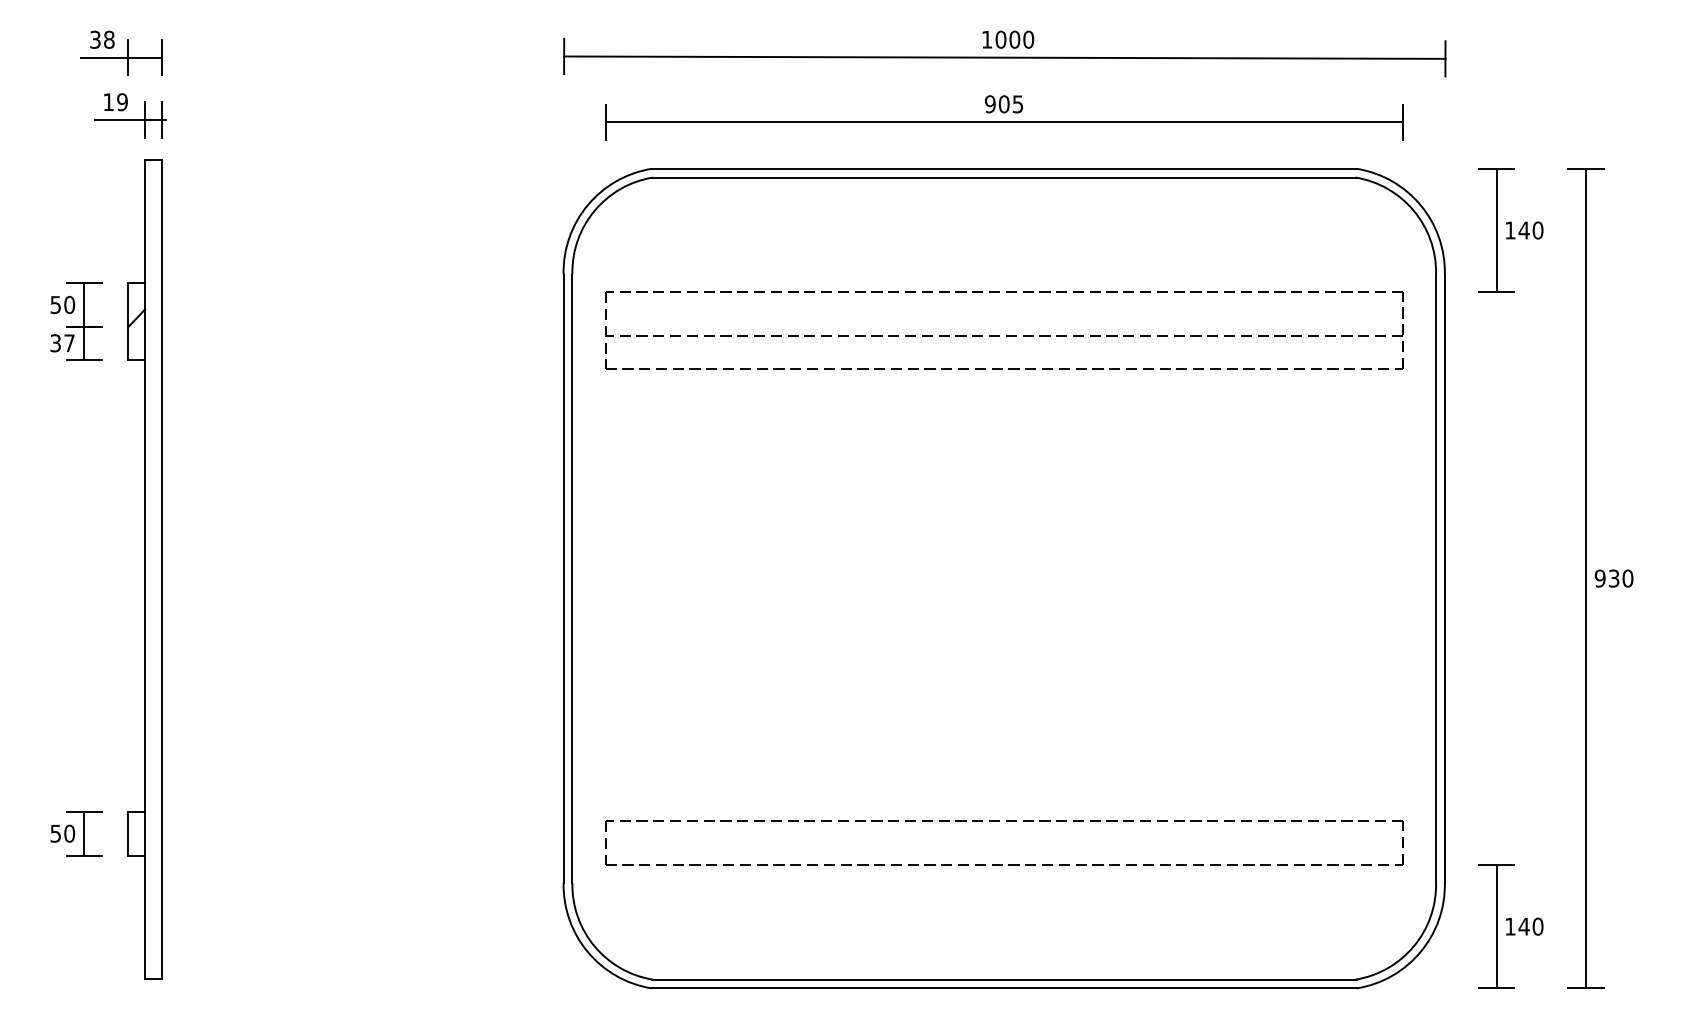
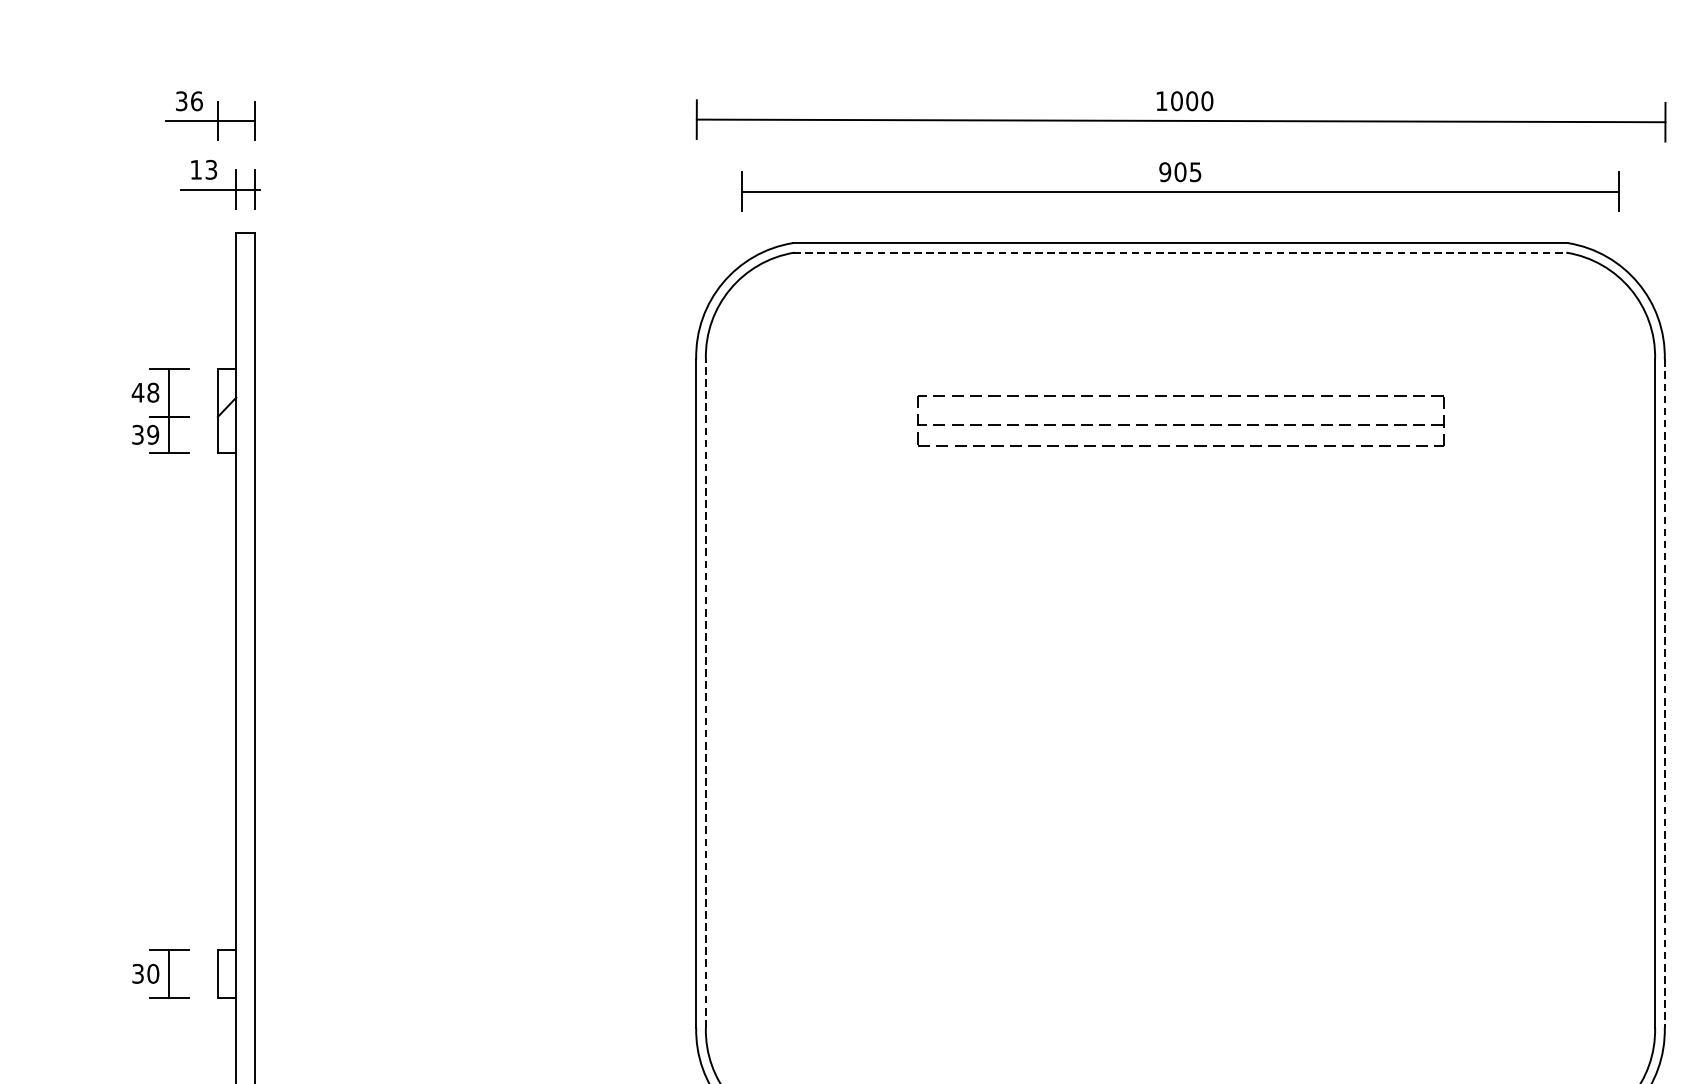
text: (109, 39) -> (197, 100), 38 -> 36
text: (122, 102) -> (211, 170), 19 -> 13
line: (1004, 177) -> (1180, 252), solid -> dashed
text: (62, 305) -> (145, 393), 50 -> 48
part: (1004, 330) -> (1180, 420), size x0.6
text: (69, 343) -> (153, 435), 37 -> 39
line: (572, 578) -> (705, 693), solid -> dashed
line: (1444, 579) -> (1664, 694), solid -> dashed
part: (1006, 821) -> (1182, 960), removed
text: (55, 832) -> (137, 972), 50 -> 30

